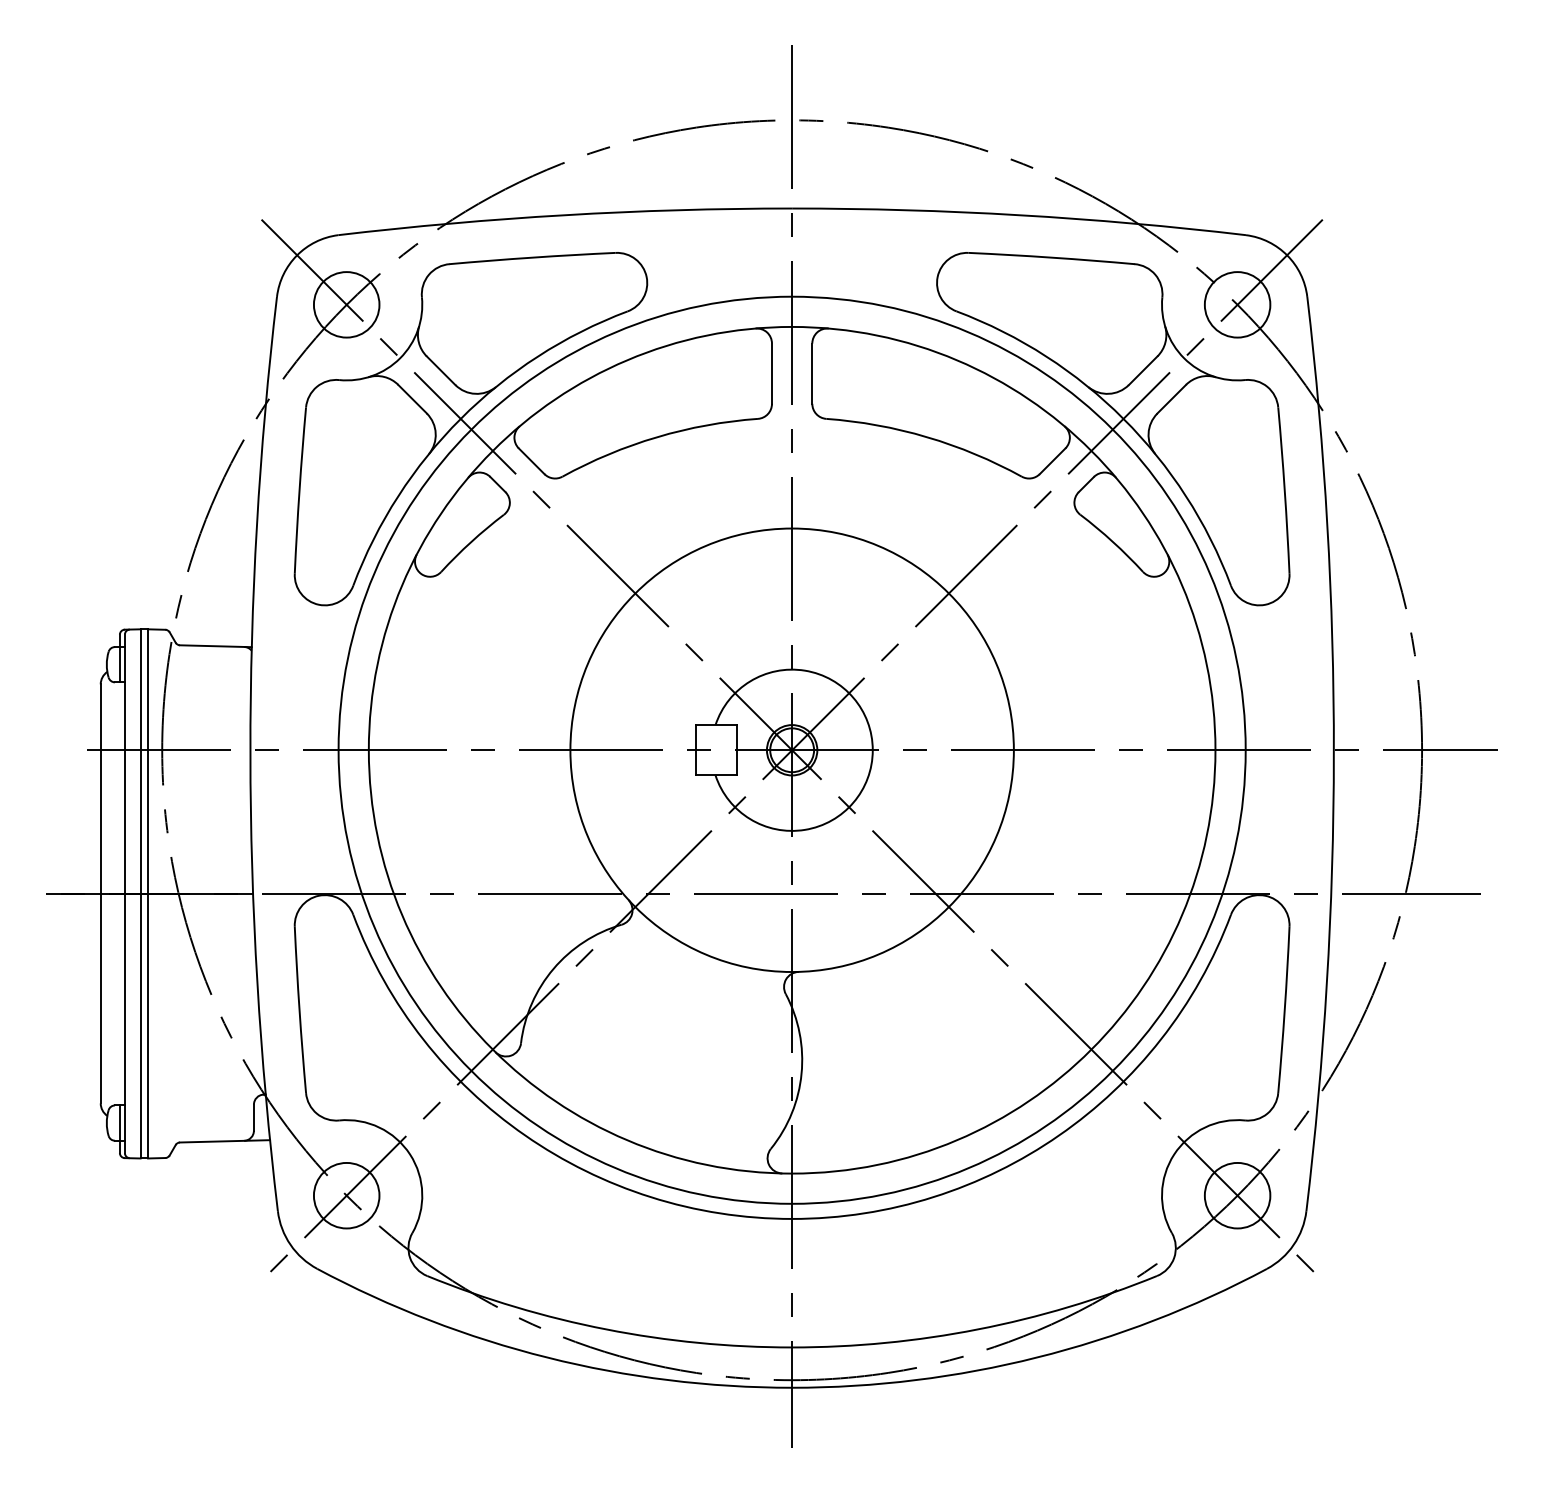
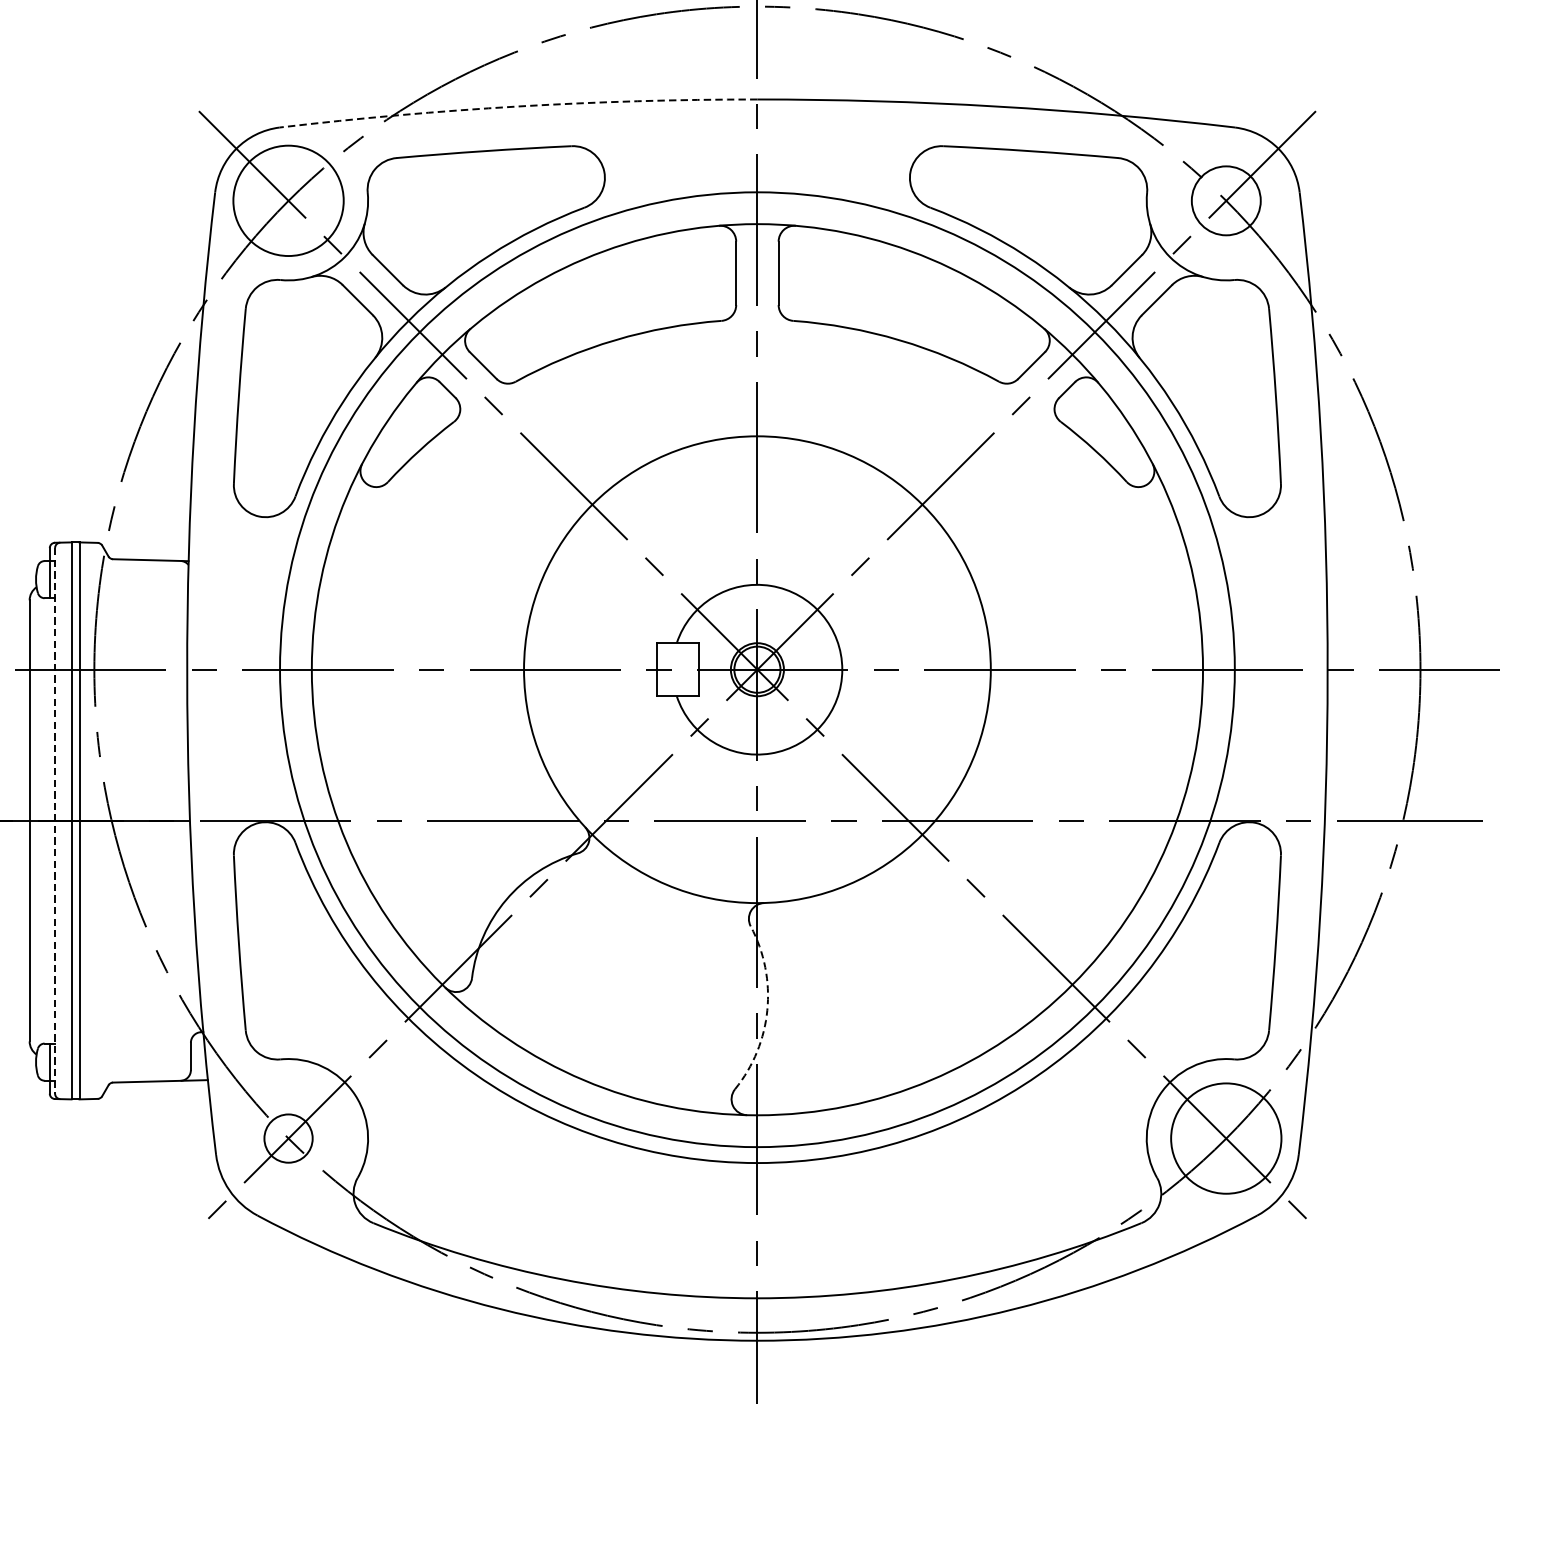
arc: (564, 215) -> (517, 106), solid -> dashed
circle: (346, 304) -> (288, 200), size x1.6
line: (124, 894) -> (54, 821), solid -> dashed
arc: (801, 1073) -> (767, 1009), solid -> dashed
circle: (346, 1195) -> (288, 1138), size x0.7
circle: (1237, 1195) -> (1226, 1138), size x1.6

